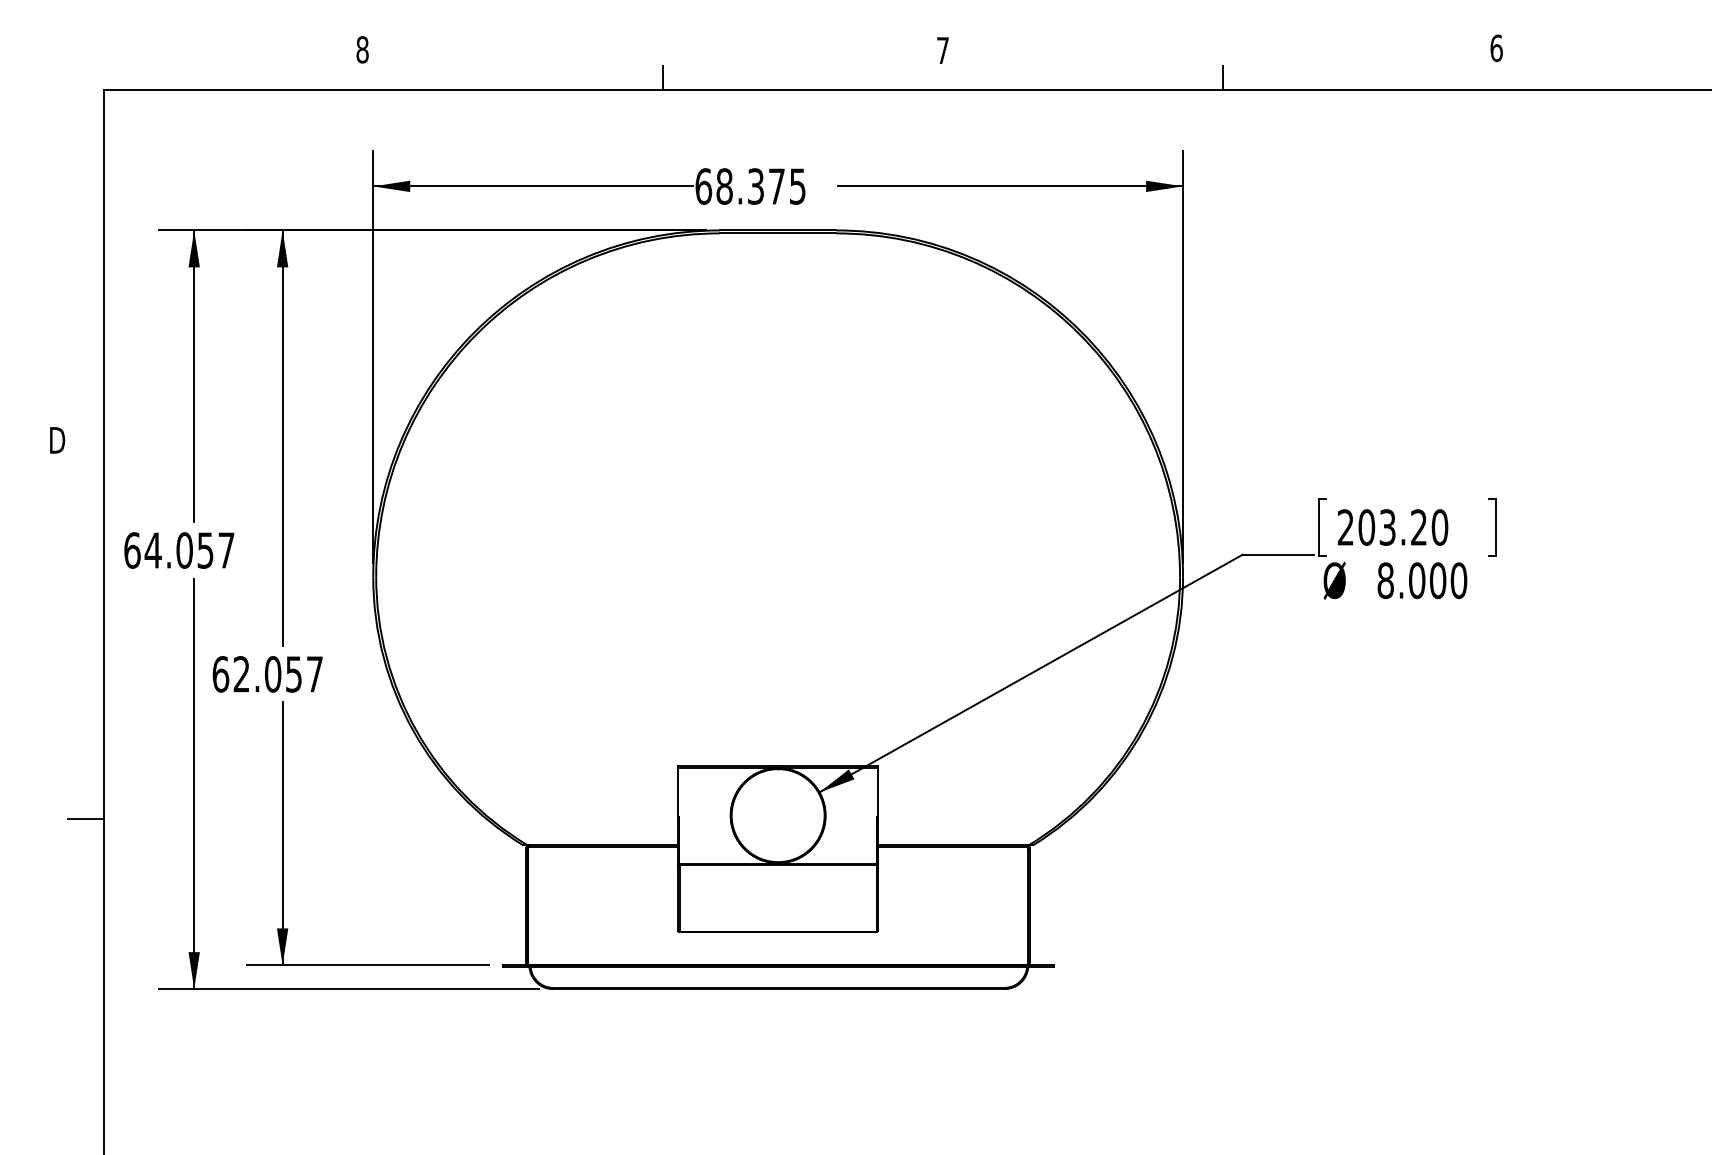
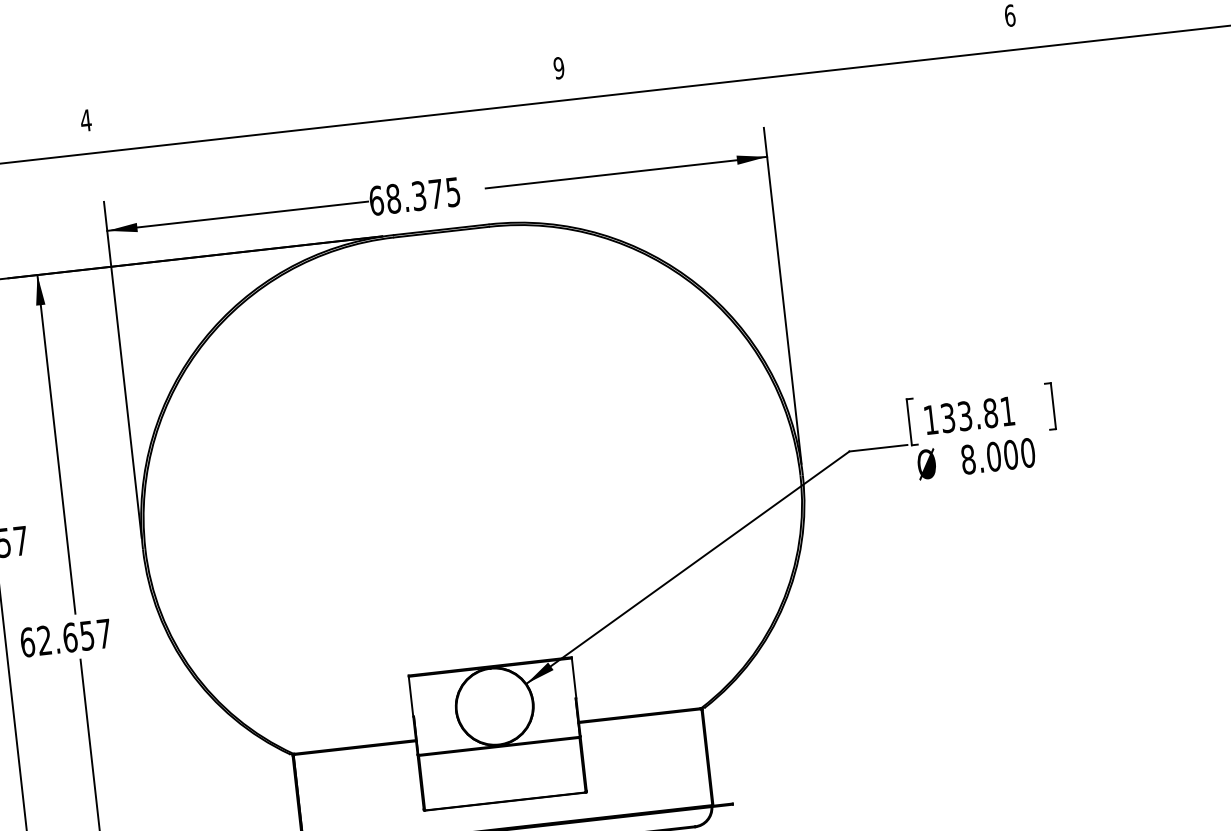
text: (362, 49) -> (85, 120), 8 -> 4
text: (942, 50) -> (558, 68), 7 -> 9
line: (663, 78) -> (333, 116), removed
line: (1222, 78) -> (789, 65), removed
text: (1392, 527) -> (969, 415), 203.20 -> 133.81
text: (273, 674) -> (70, 637), 62.057 -> 62.657

